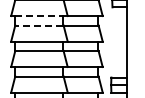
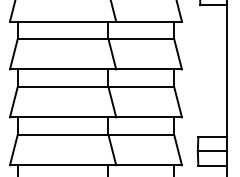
line: (39, 16) -> (63, 22), dashed -> solid
line: (39, 25) -> (63, 39), dashed -> solid

